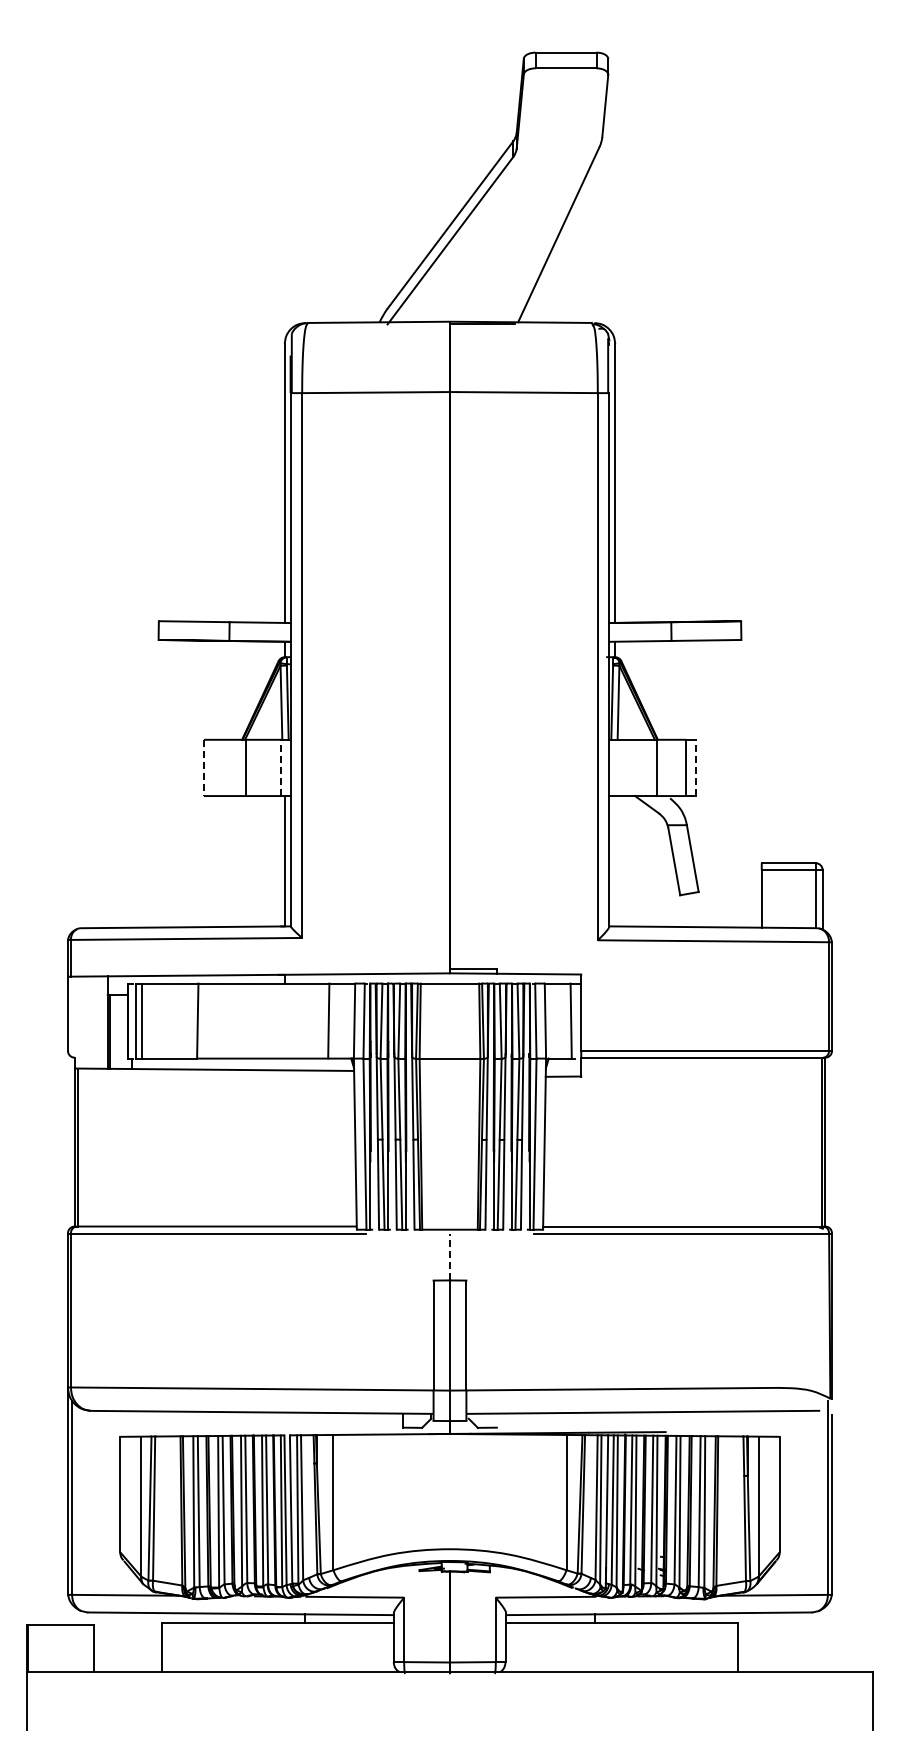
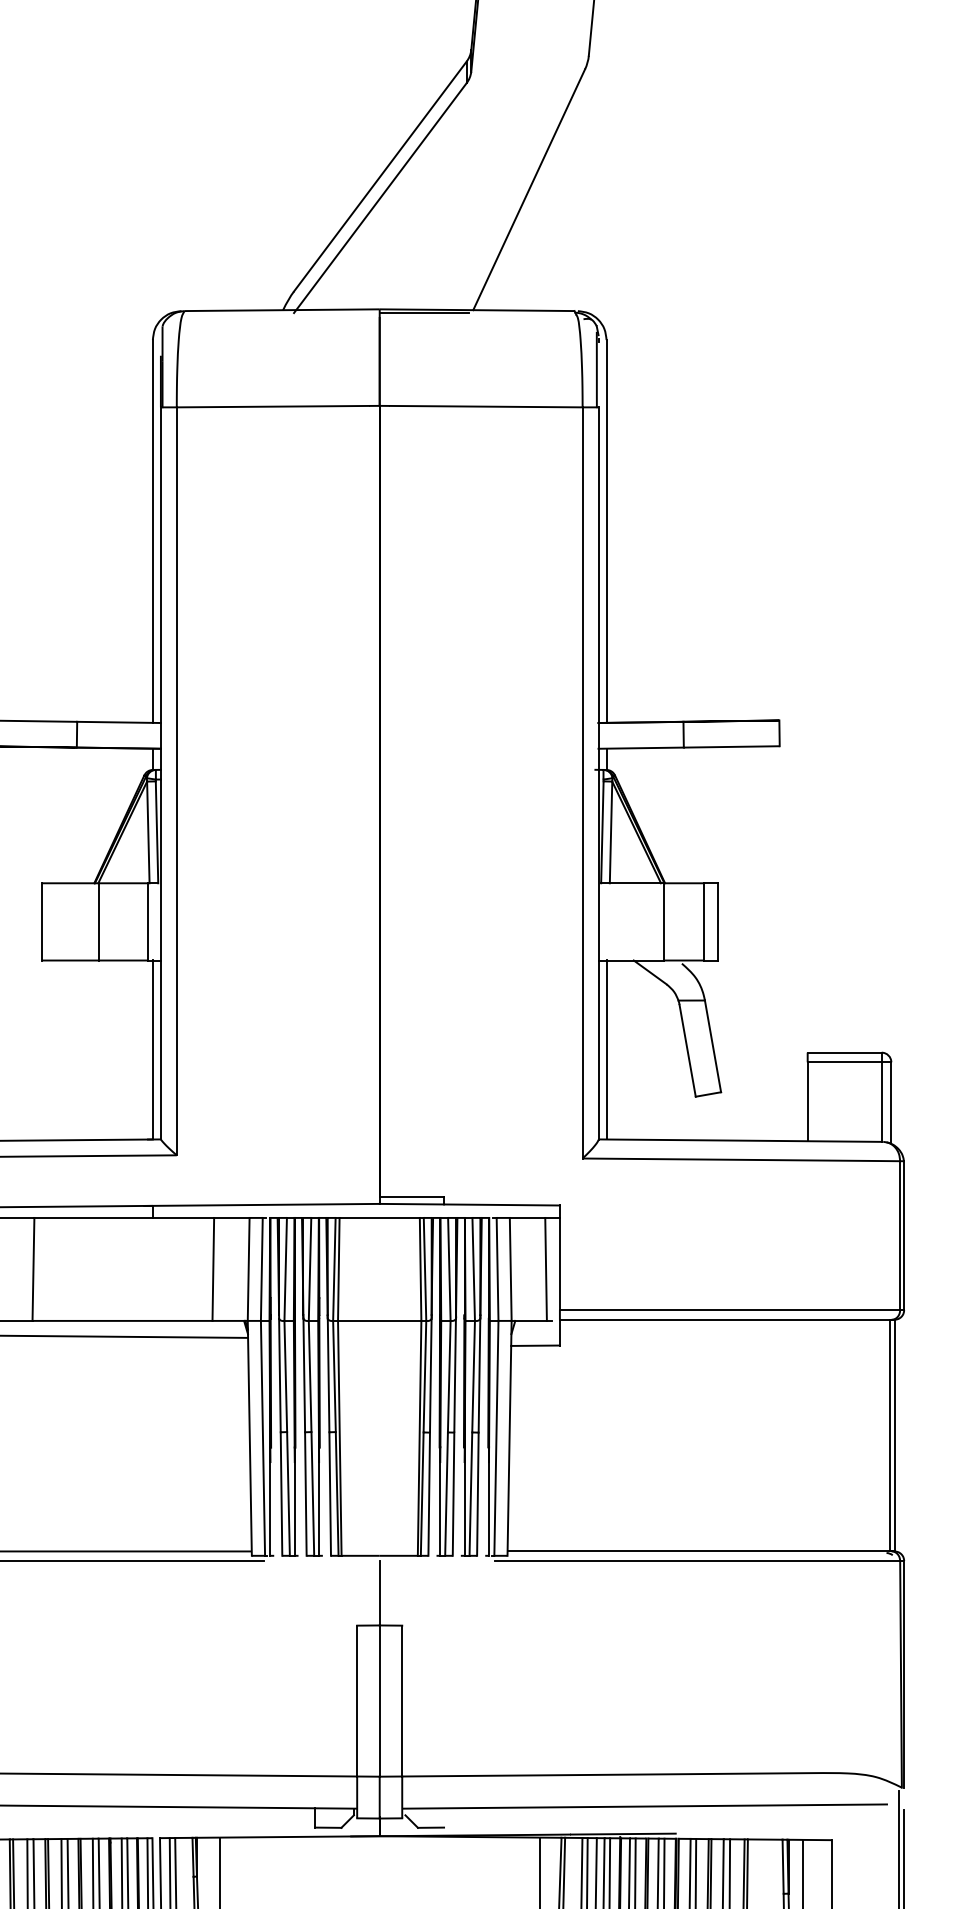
line: (281, 767) -> (148, 921), dashed -> solid
line: (696, 767) -> (718, 921), dashed -> solid
line: (203, 768) -> (41, 922), dashed -> solid
line: (615, 860) -> (606, 1048), added
line: (450, 1256) -> (380, 1592), dashed -> solid

